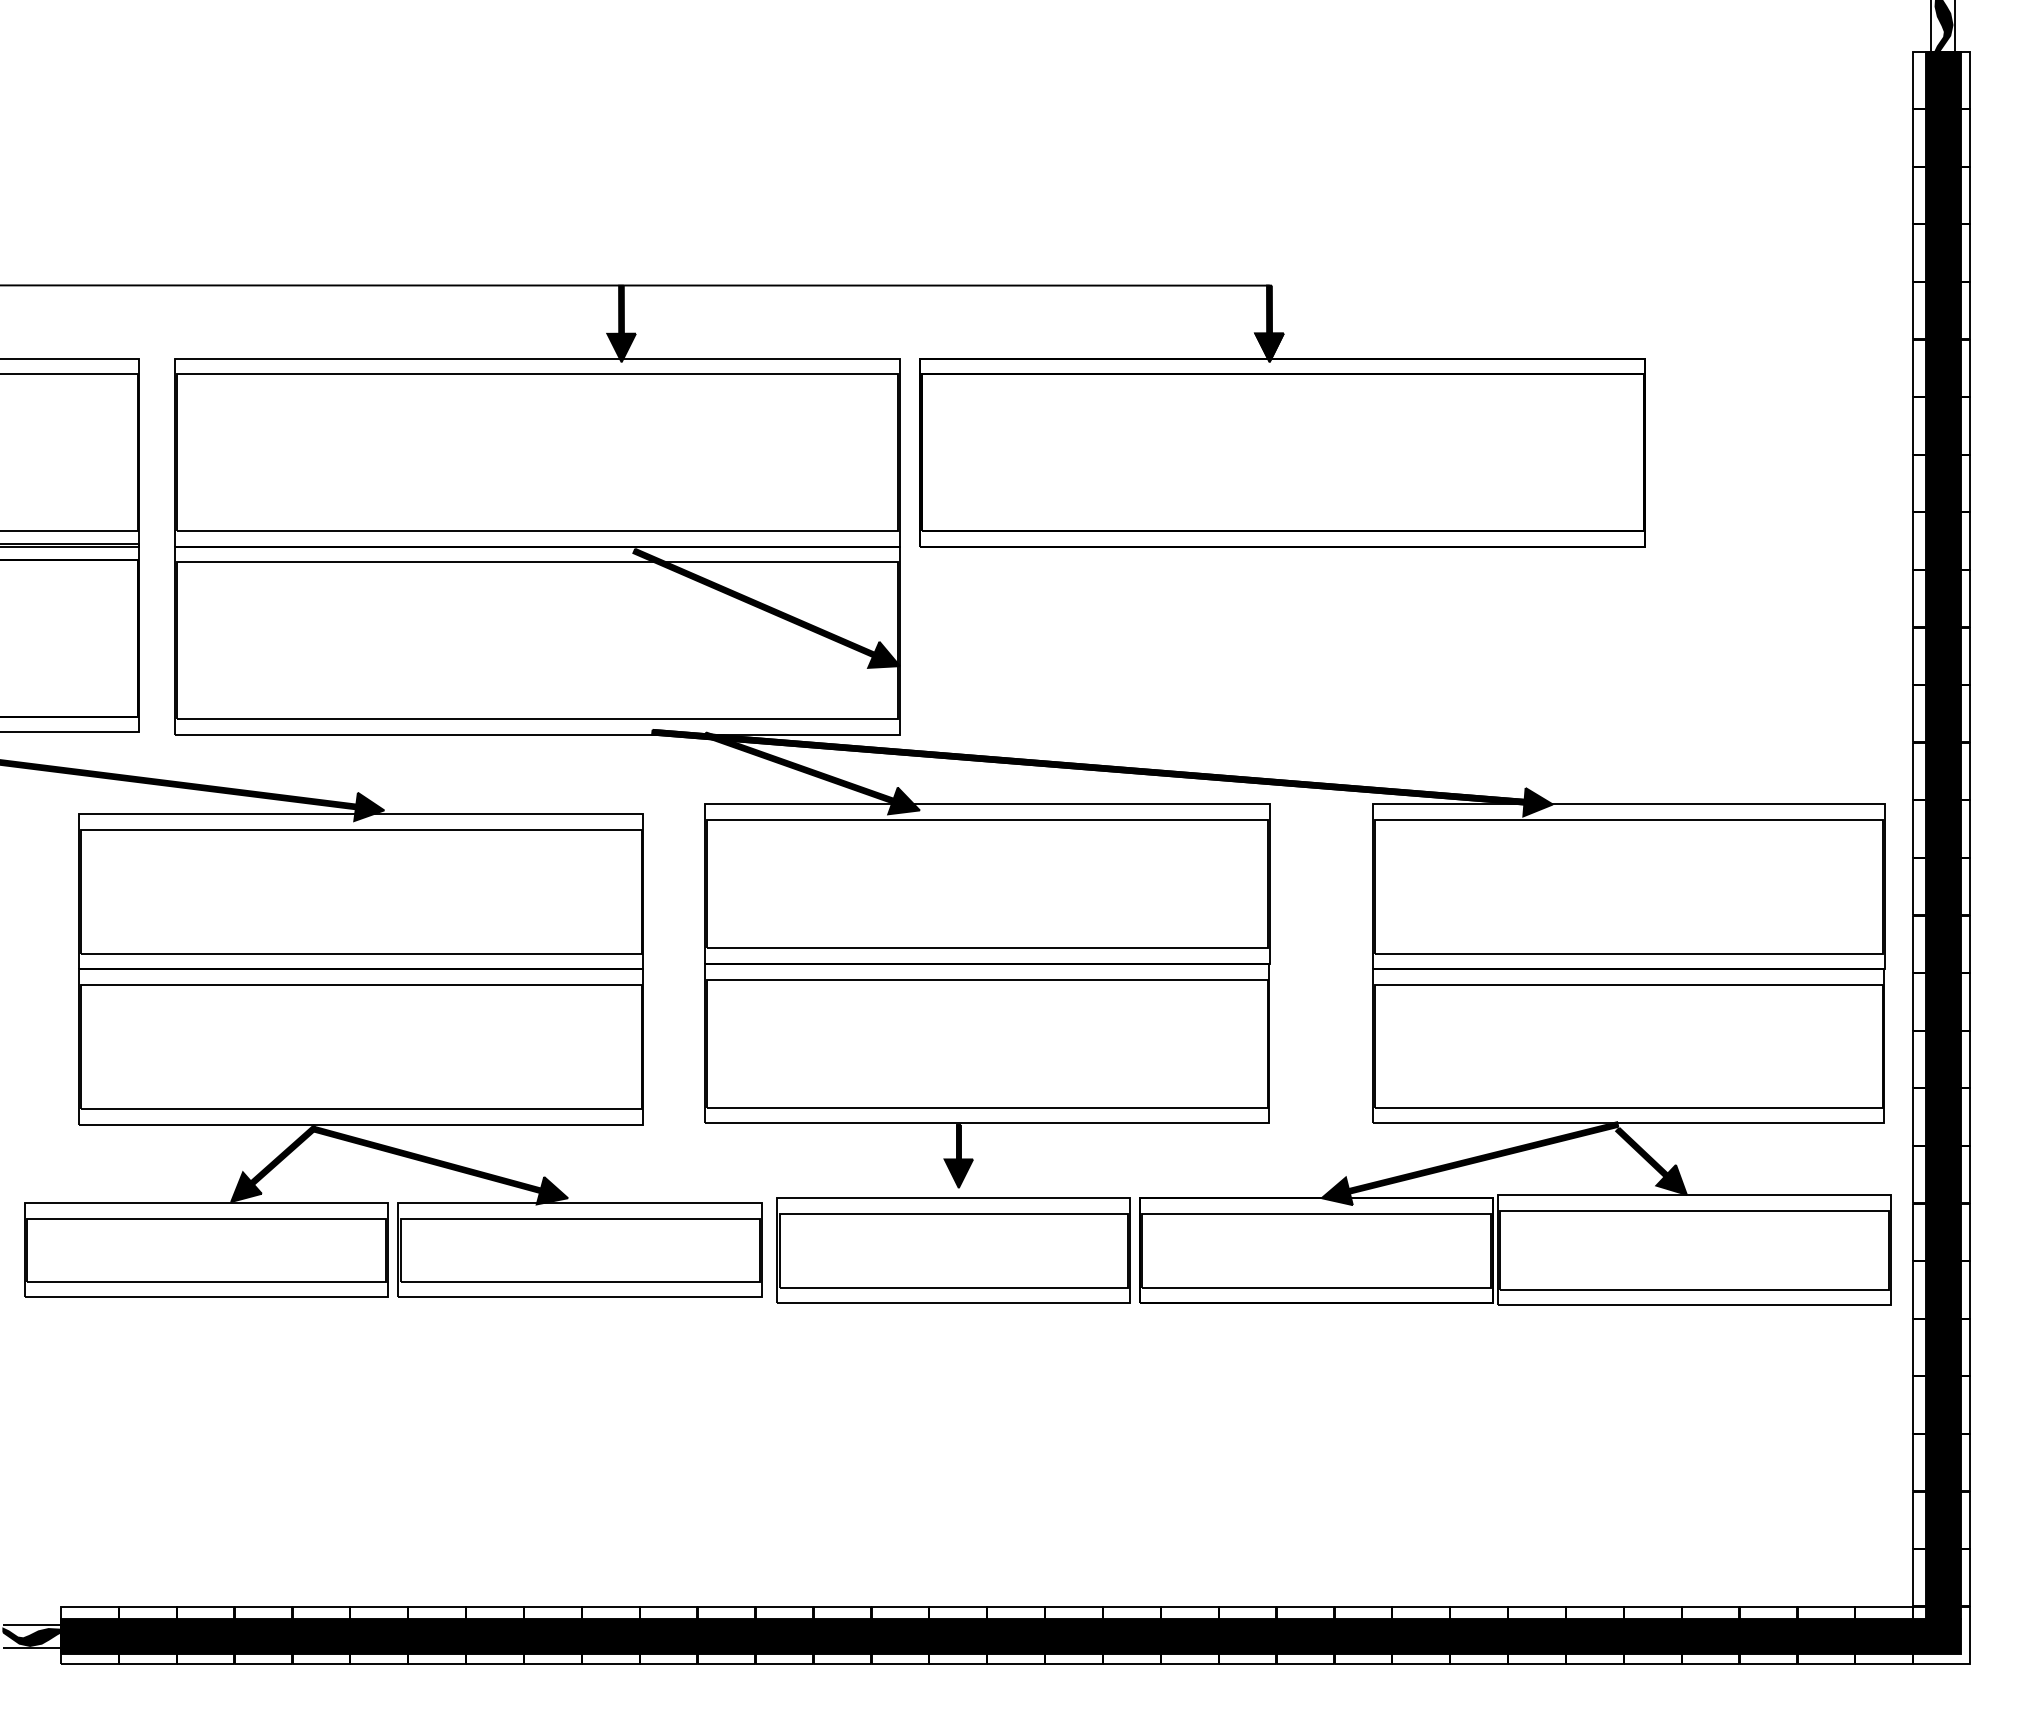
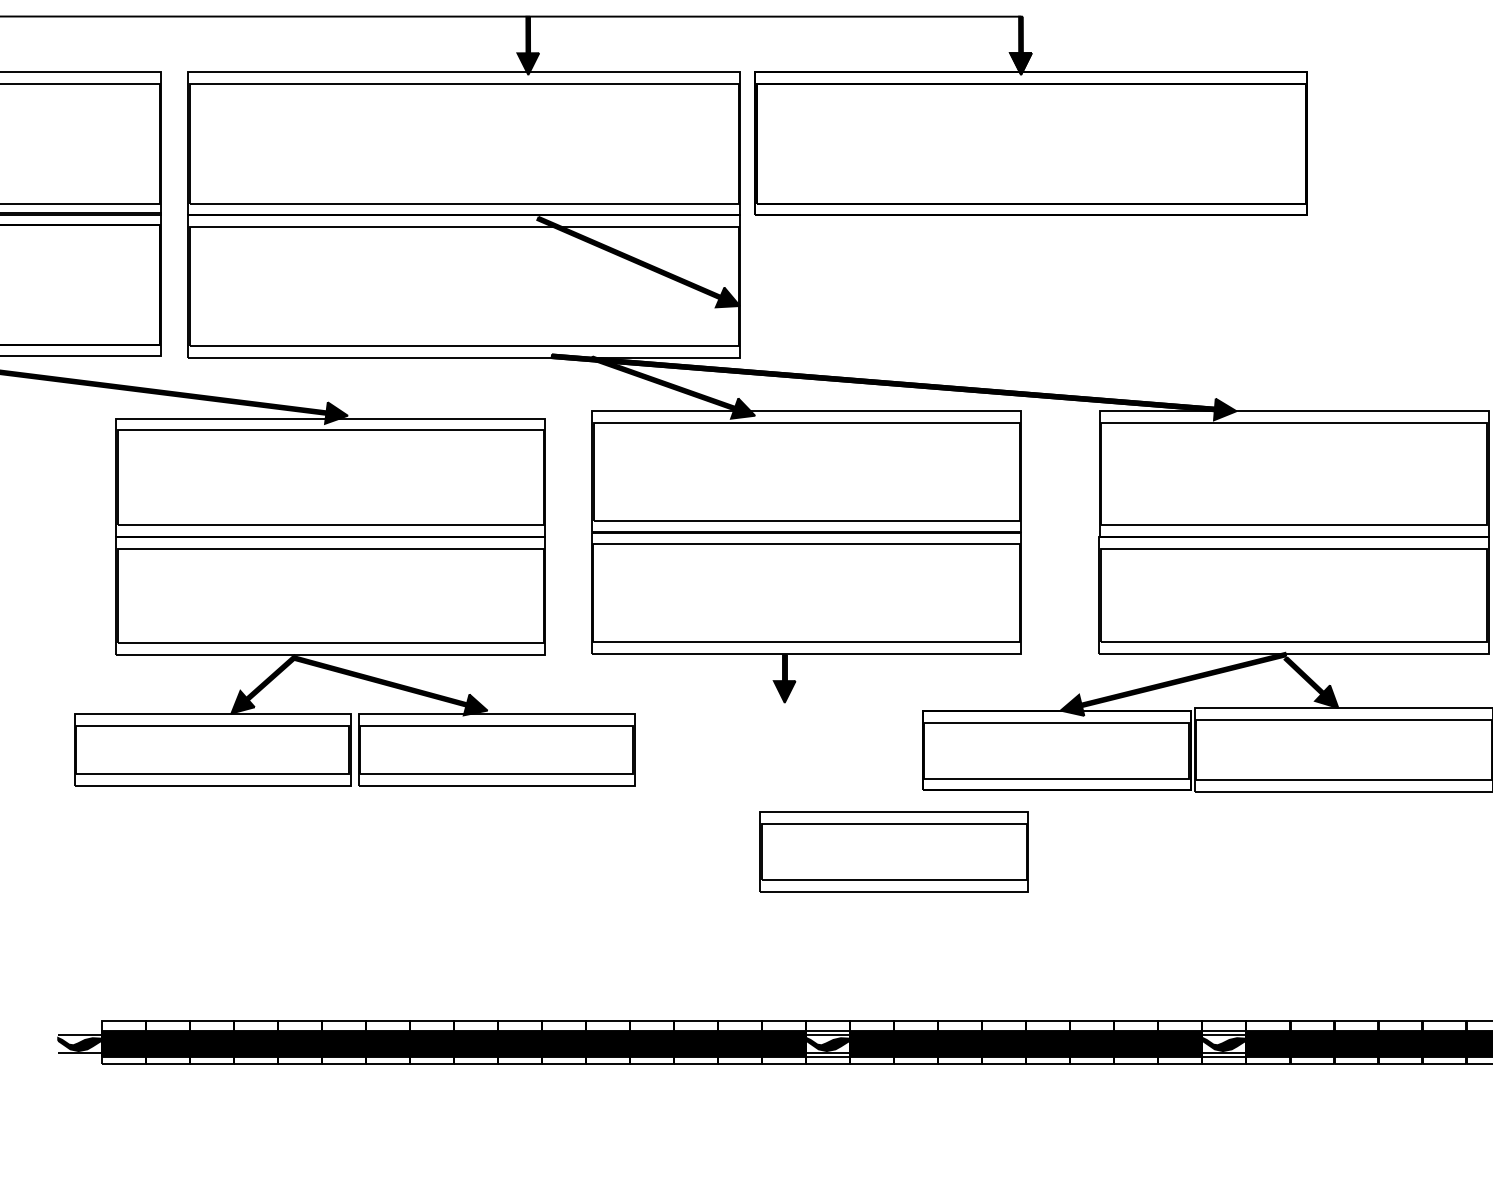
part: (953, 1250) -> (894, 851), moved
fill: (1015, 1636) -> (827, 1043), removed
fill: (1536, 1636) -> (1224, 1043), removed

